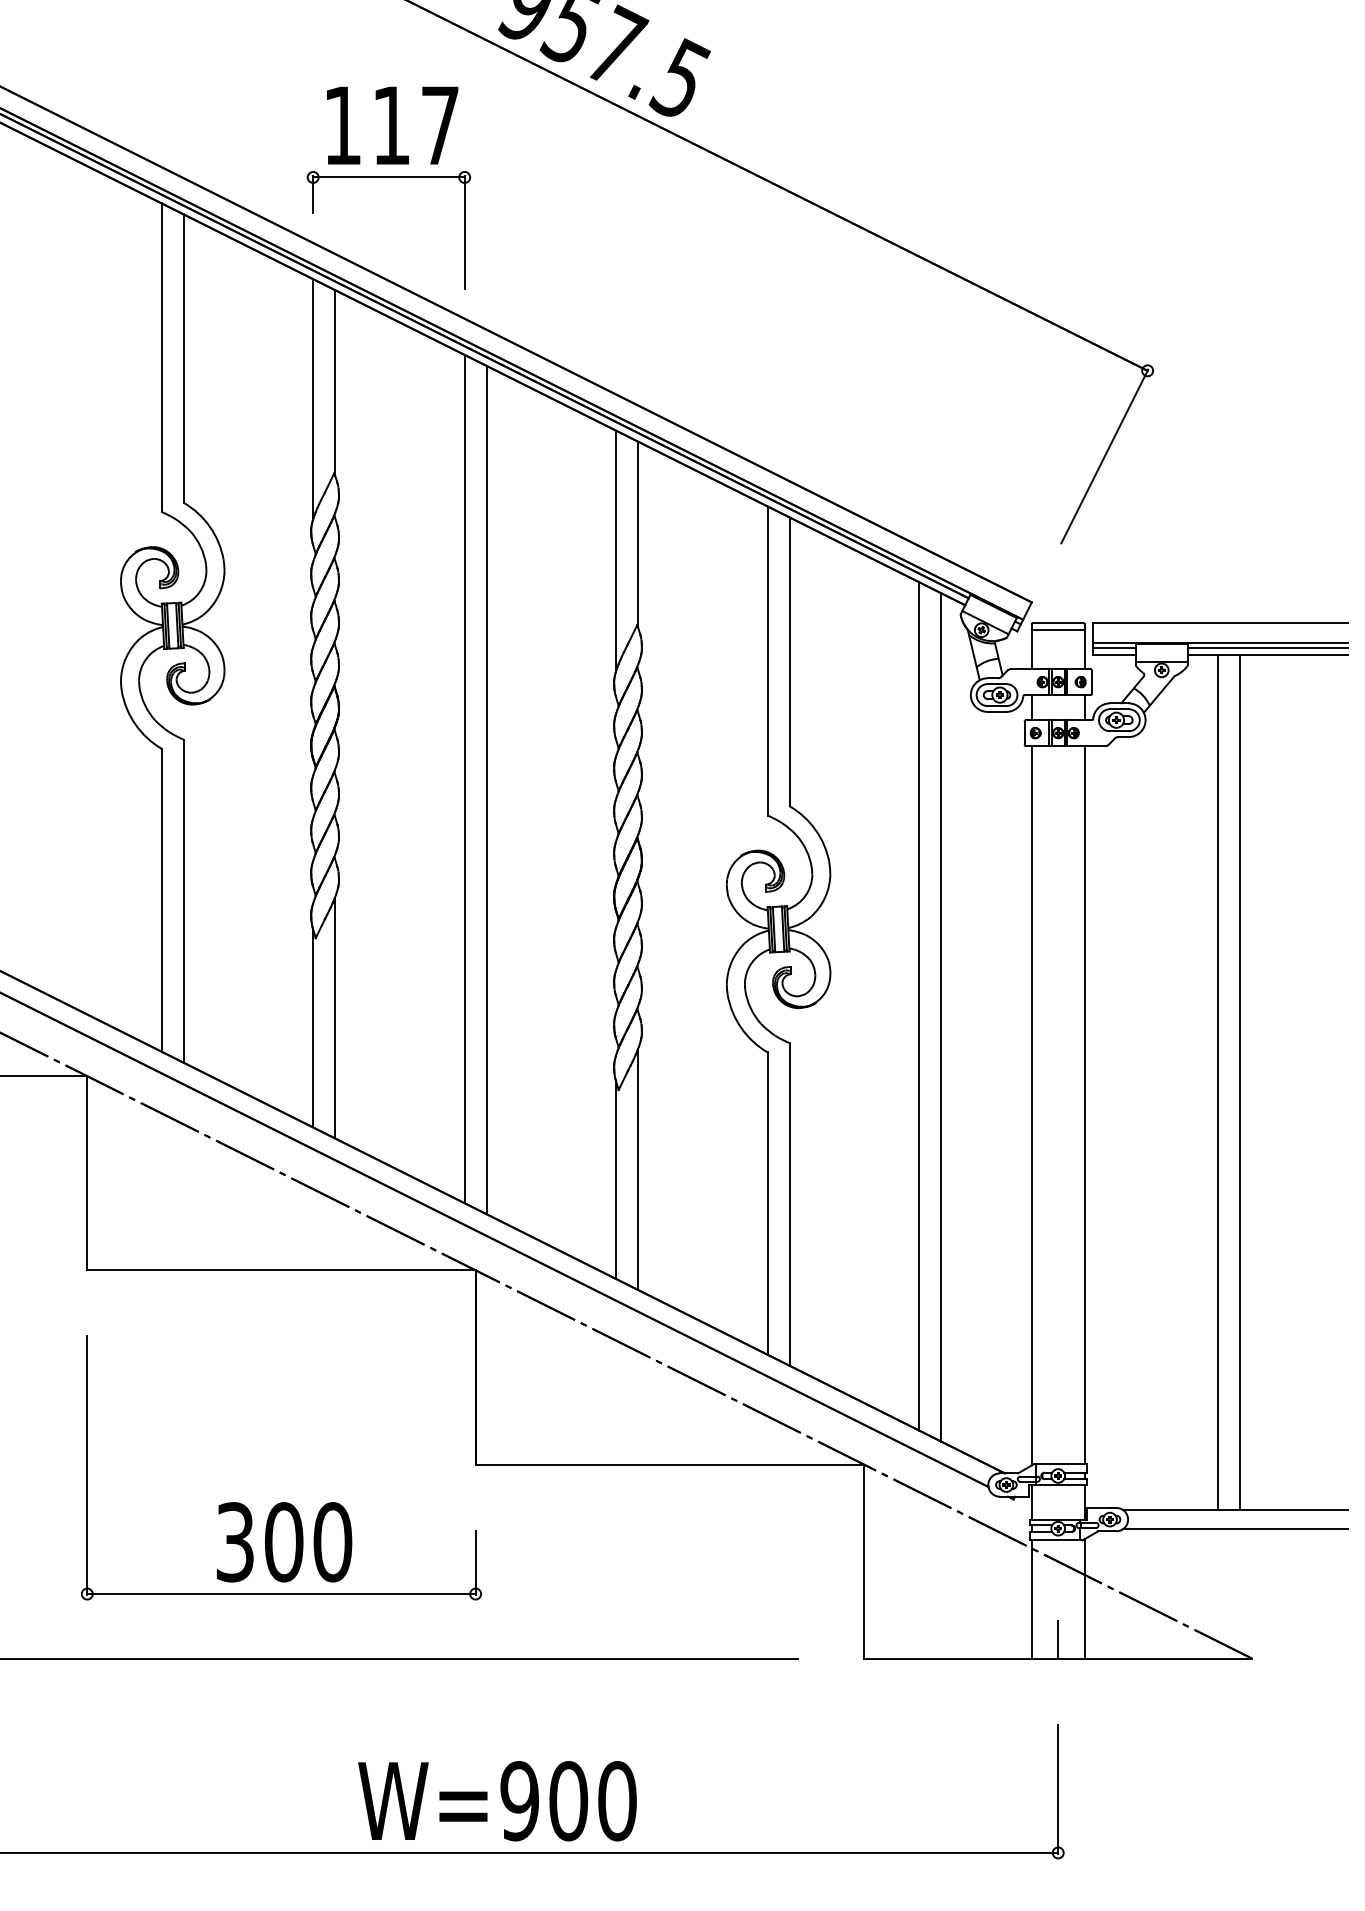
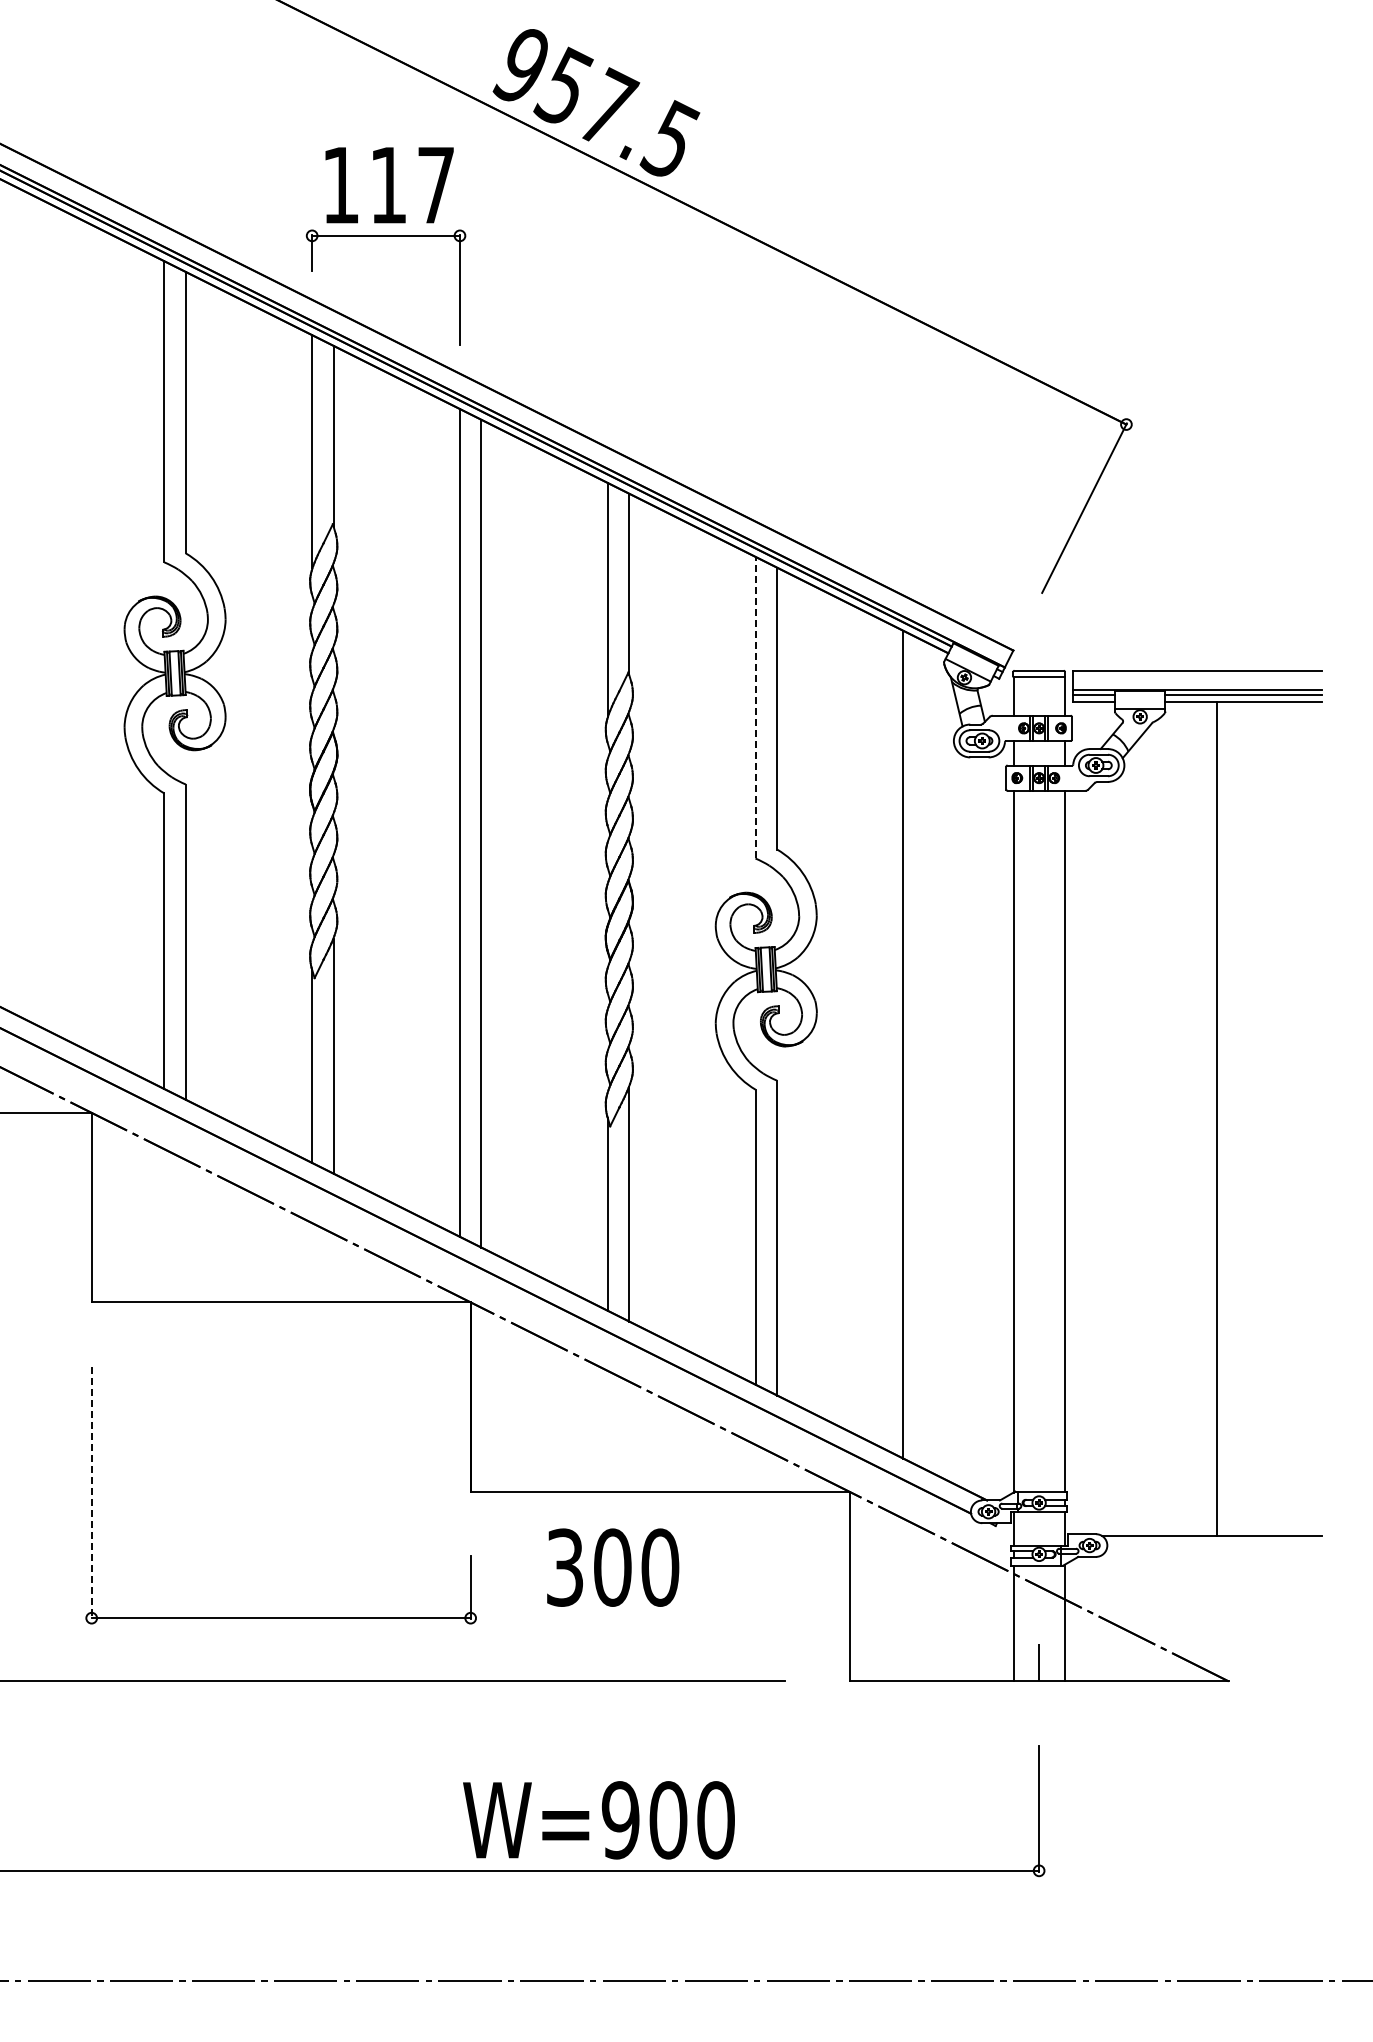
line: (767, 660) -> (755, 707), solid -> dashed
line: (940, 1017) -> (924, 1055), removed
line: (1218, 1082) -> (1195, 1119), removed
line: (87, 1466) -> (91, 1493), solid -> dashed
line: (1234, 1529) -> (1211, 1555), removed
text: (284, 1542) -> (613, 1567), moved
text: (497, 1801) -> (598, 1820), moved

